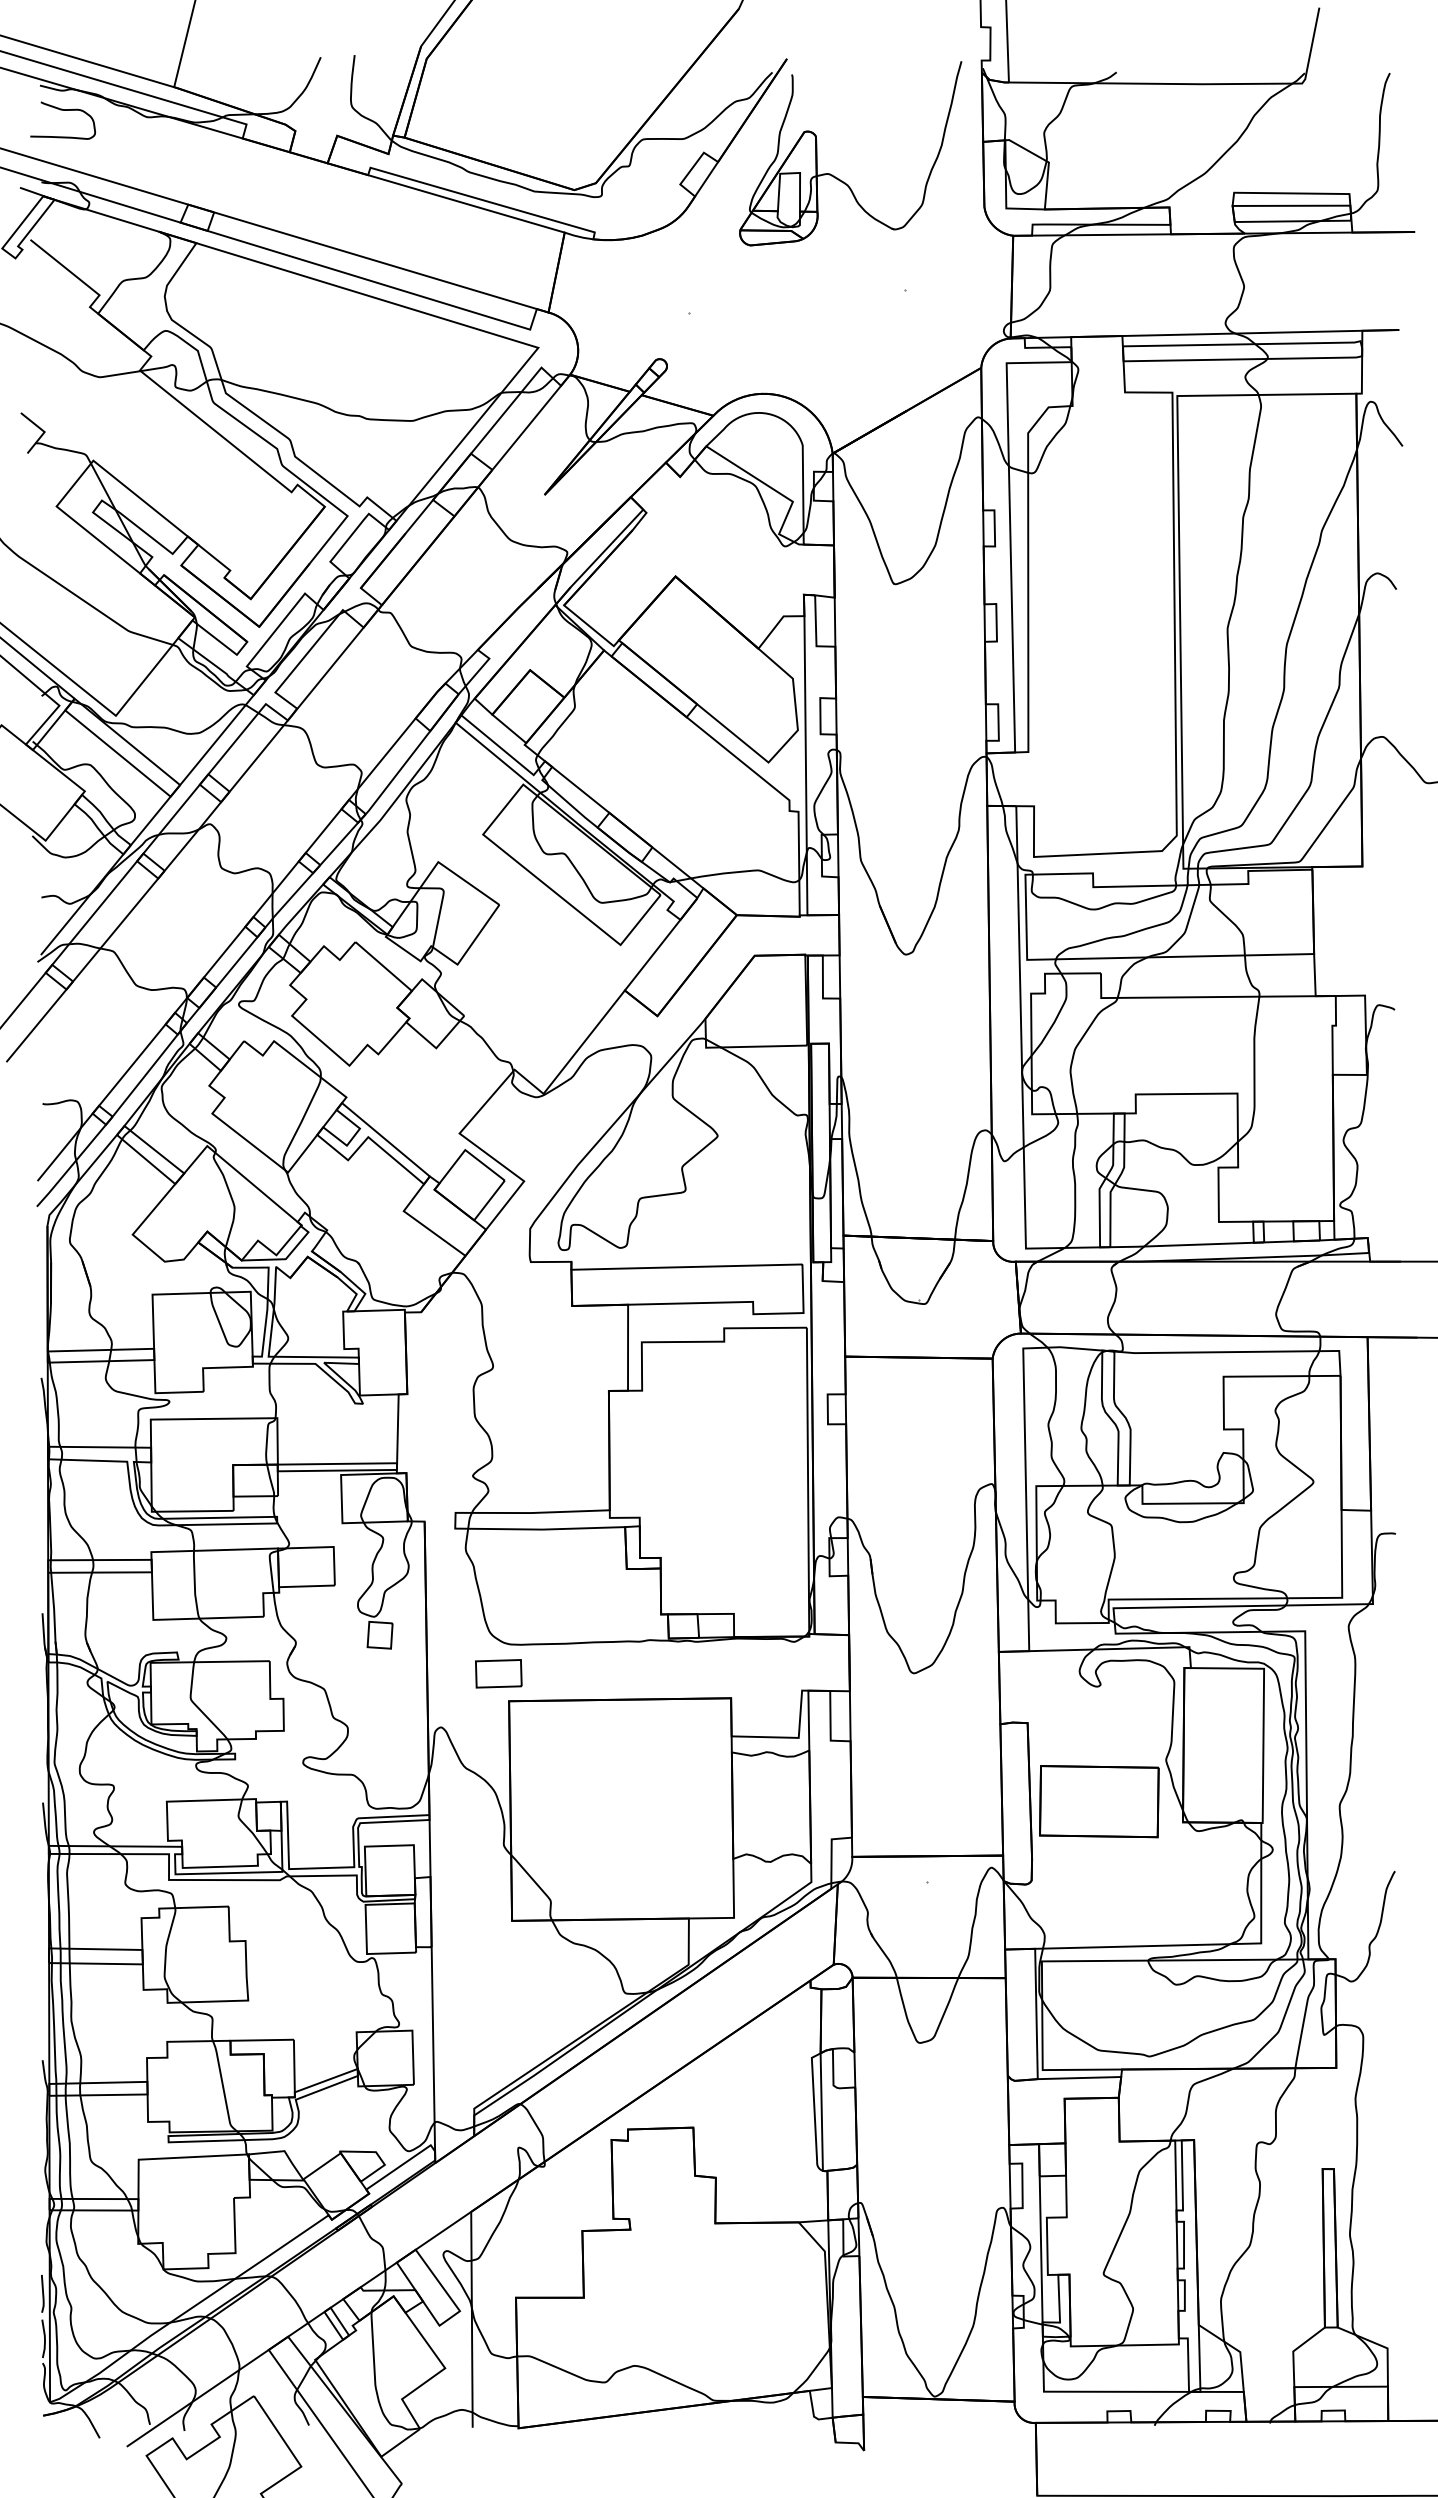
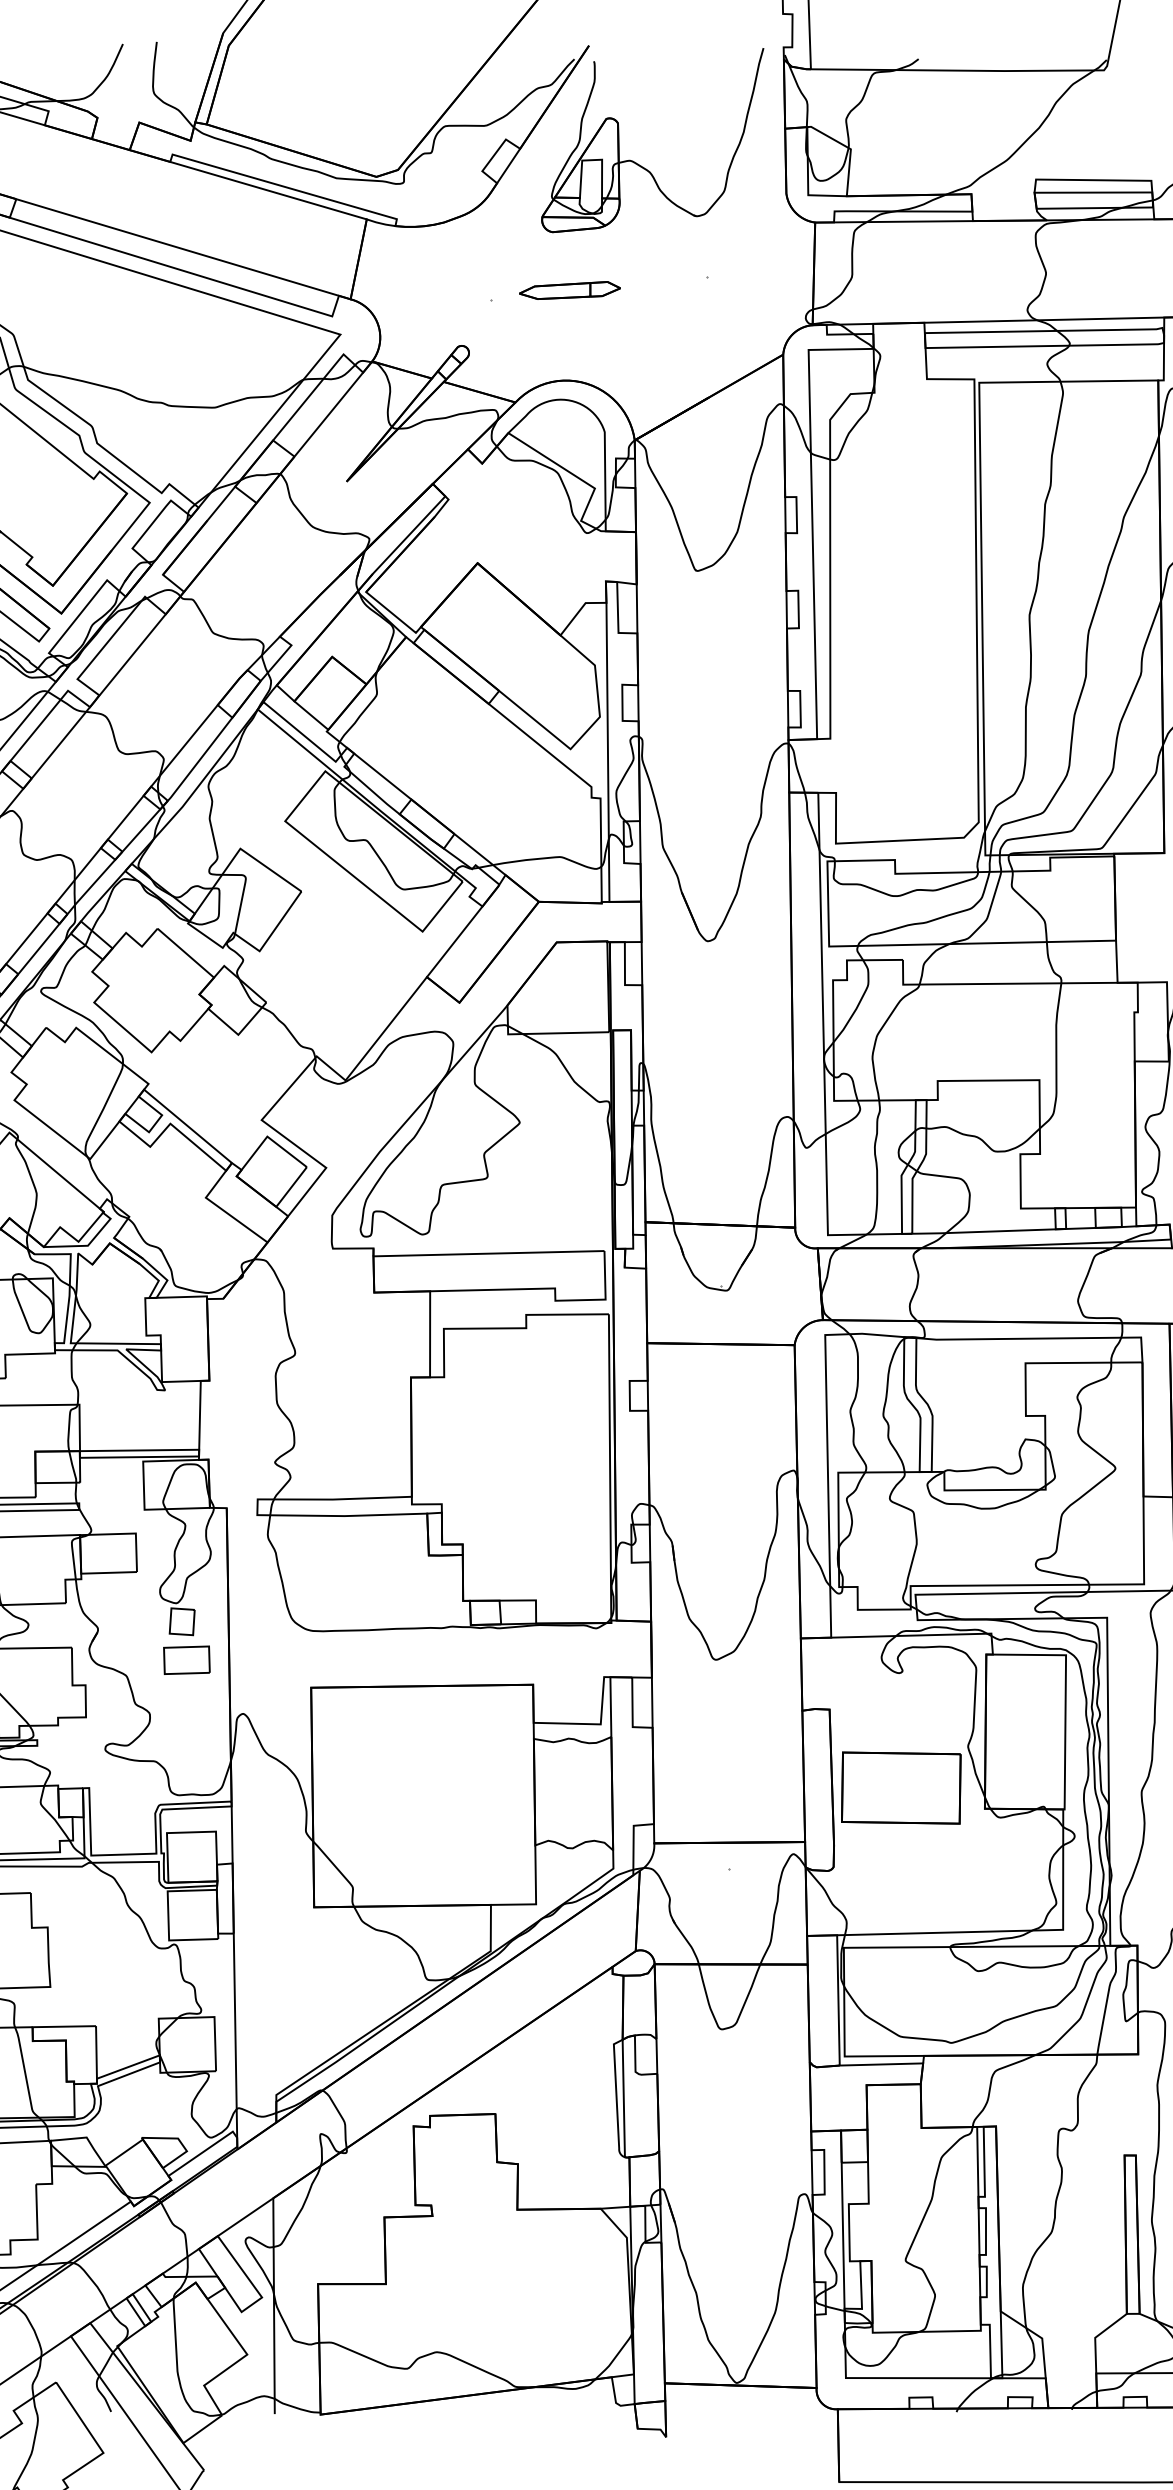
part: (767, 303) -> (569, 290), added
part: (498, 1673) -> (186, 1659), moved

